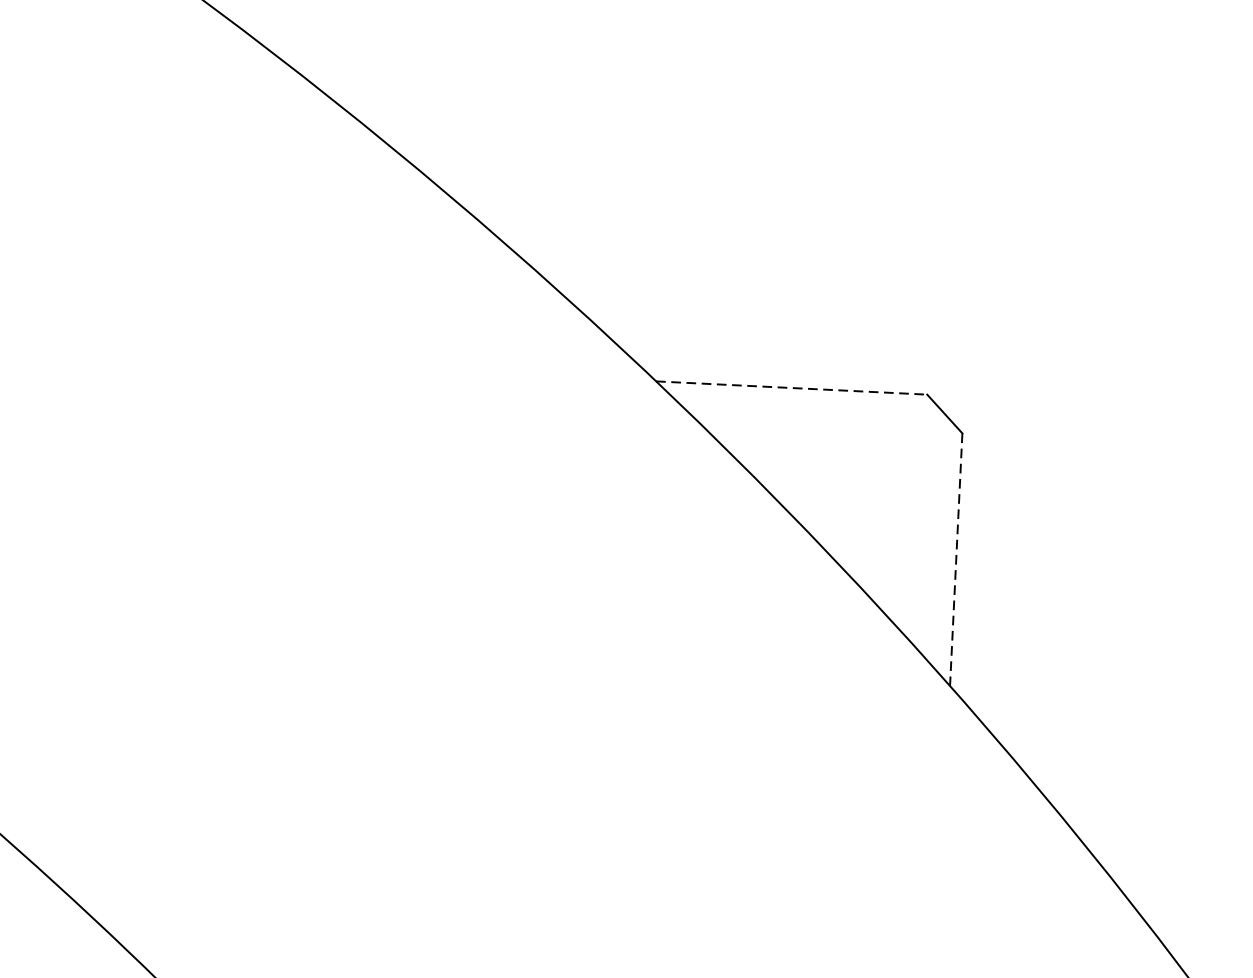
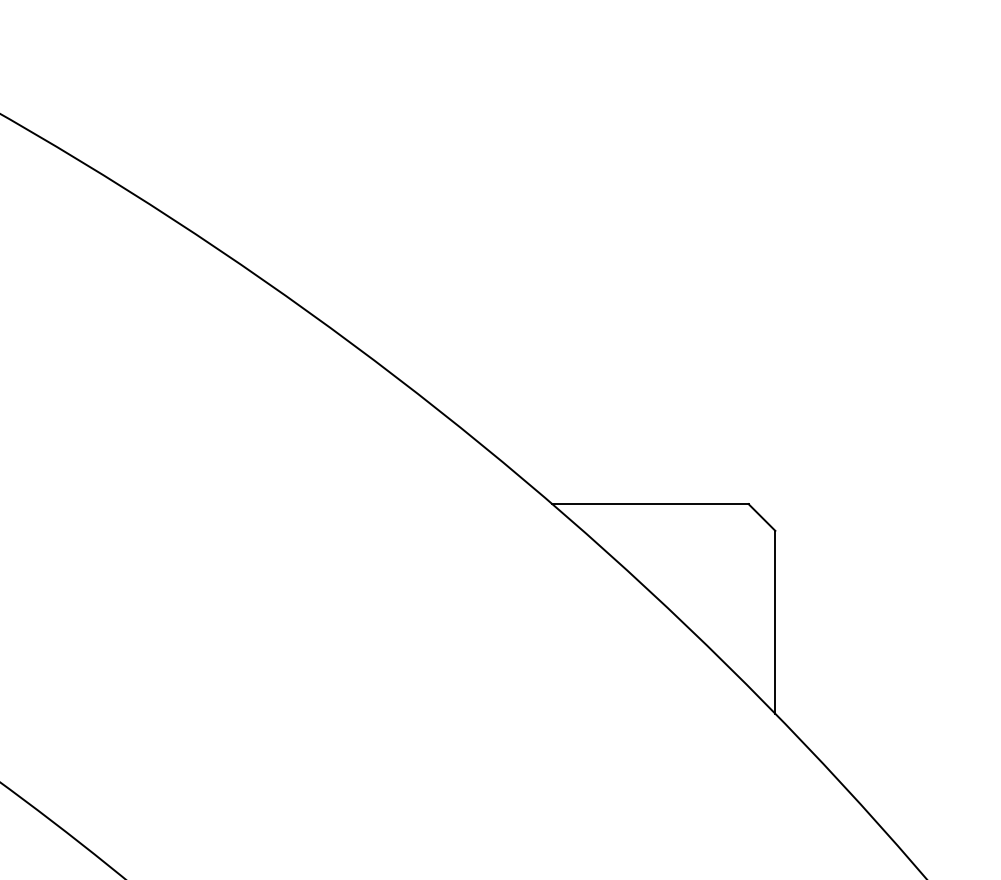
line: (791, 388) -> (650, 504), dashed -> solid
line: (956, 559) -> (775, 622), dashed -> solid

